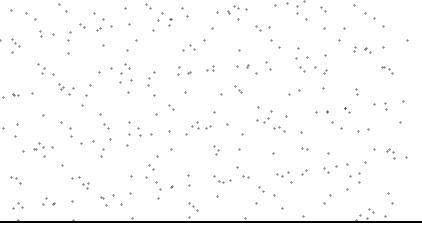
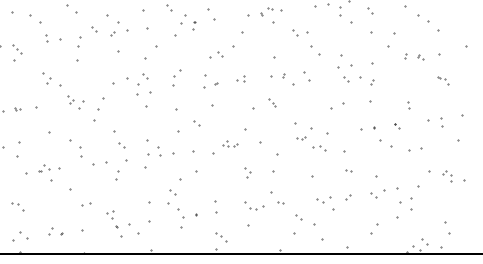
part: (178, 70) -> (204, 81), size x1.6
part: (150, 78) -> (176, 77), moved
part: (262, 120) -> (300, 138), size x0.6
part: (201, 125) -> (230, 143), size x0.7
part: (86, 185) -> (110, 214), moved
part: (18, 206) -> (20, 236), size x1.4

